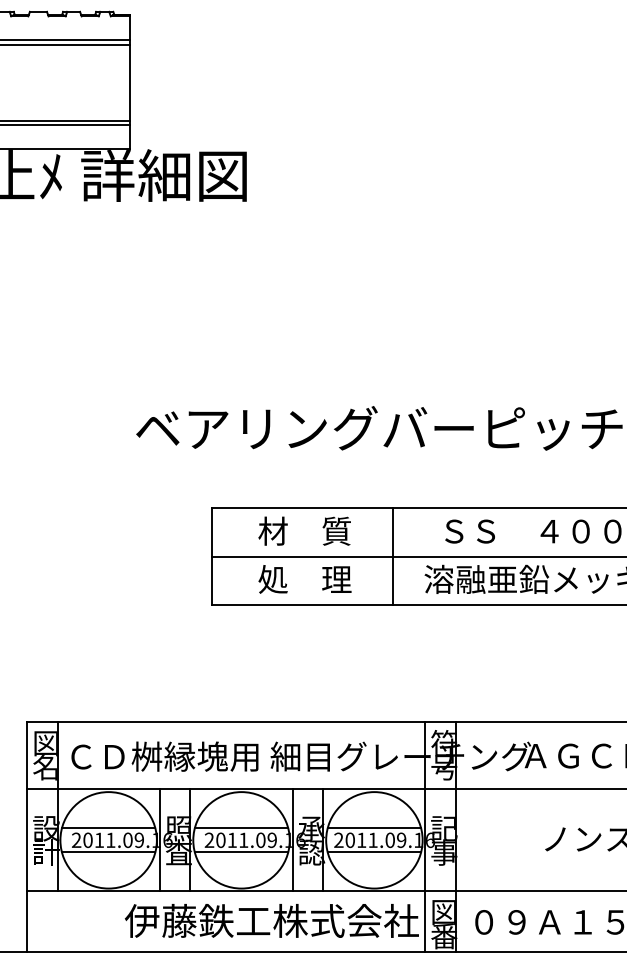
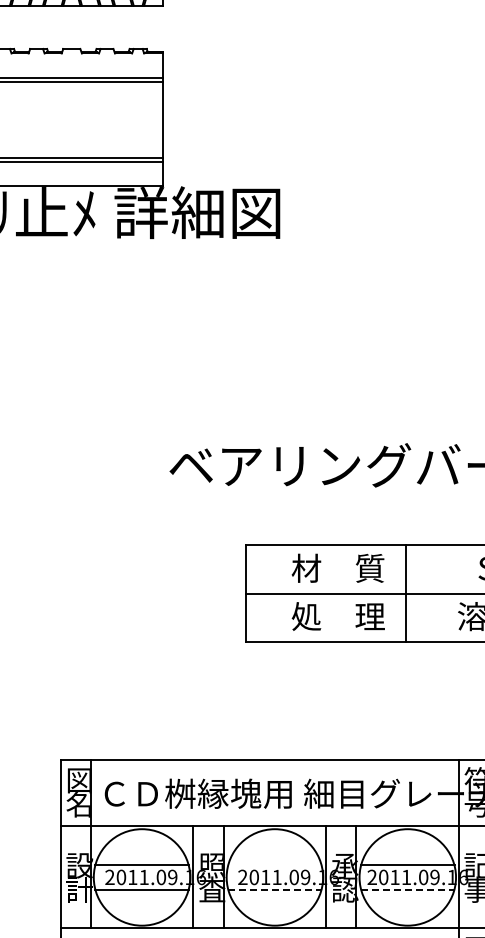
line: (393, 556) -> (406, 593), moved
line: (241, 828) -> (274, 865), removed
line: (241, 852) -> (274, 889), solid -> dashed
line: (374, 852) -> (407, 889), solid -> dashed

